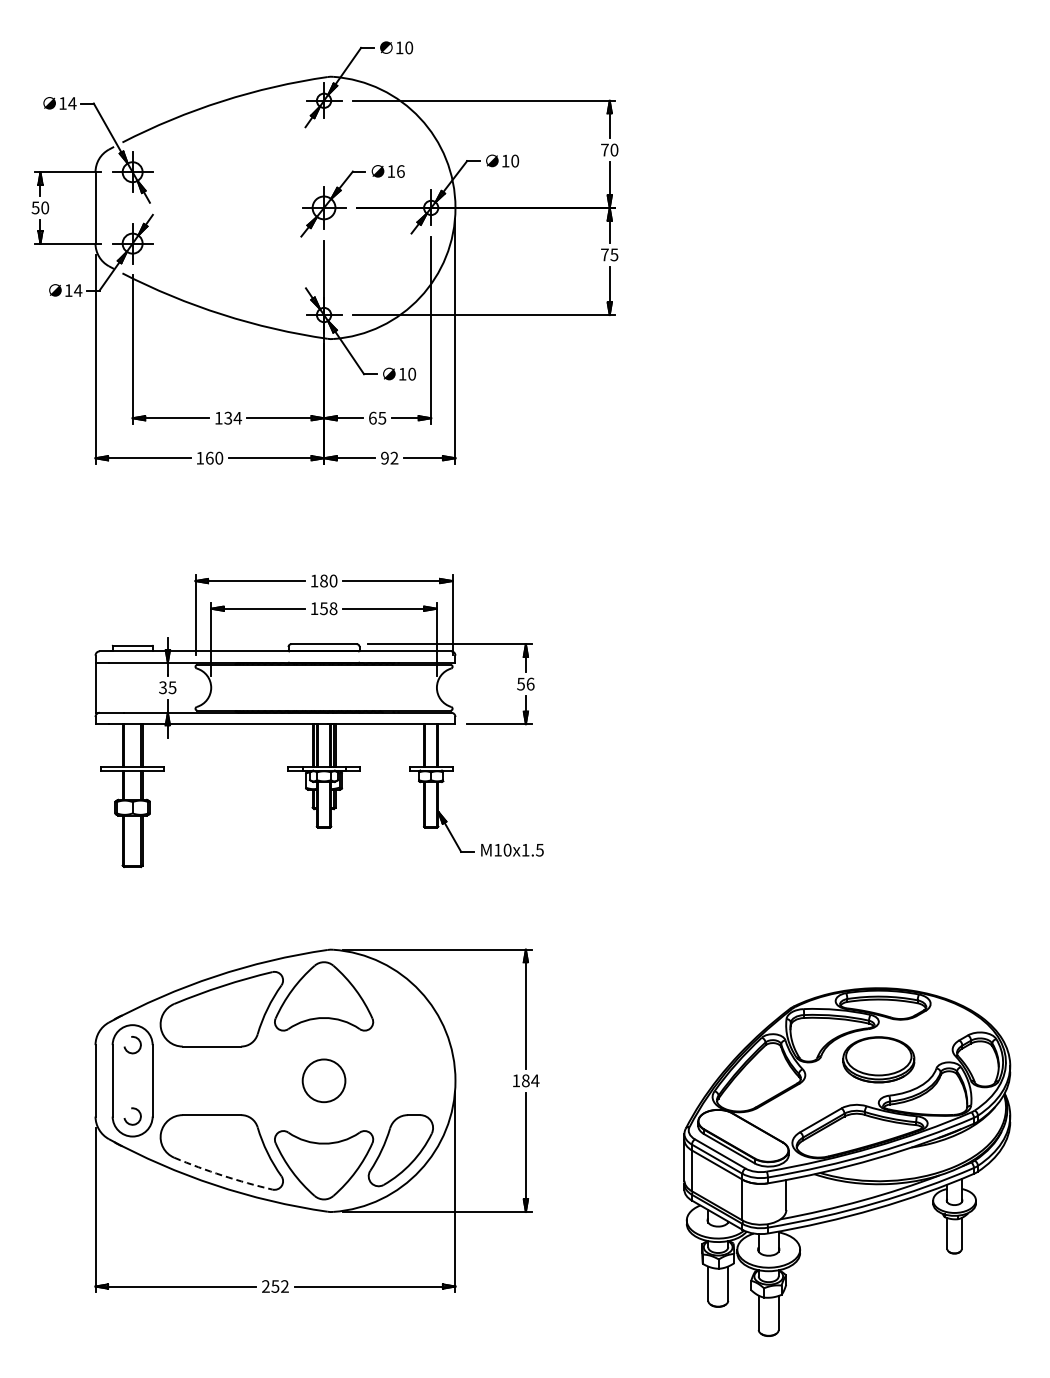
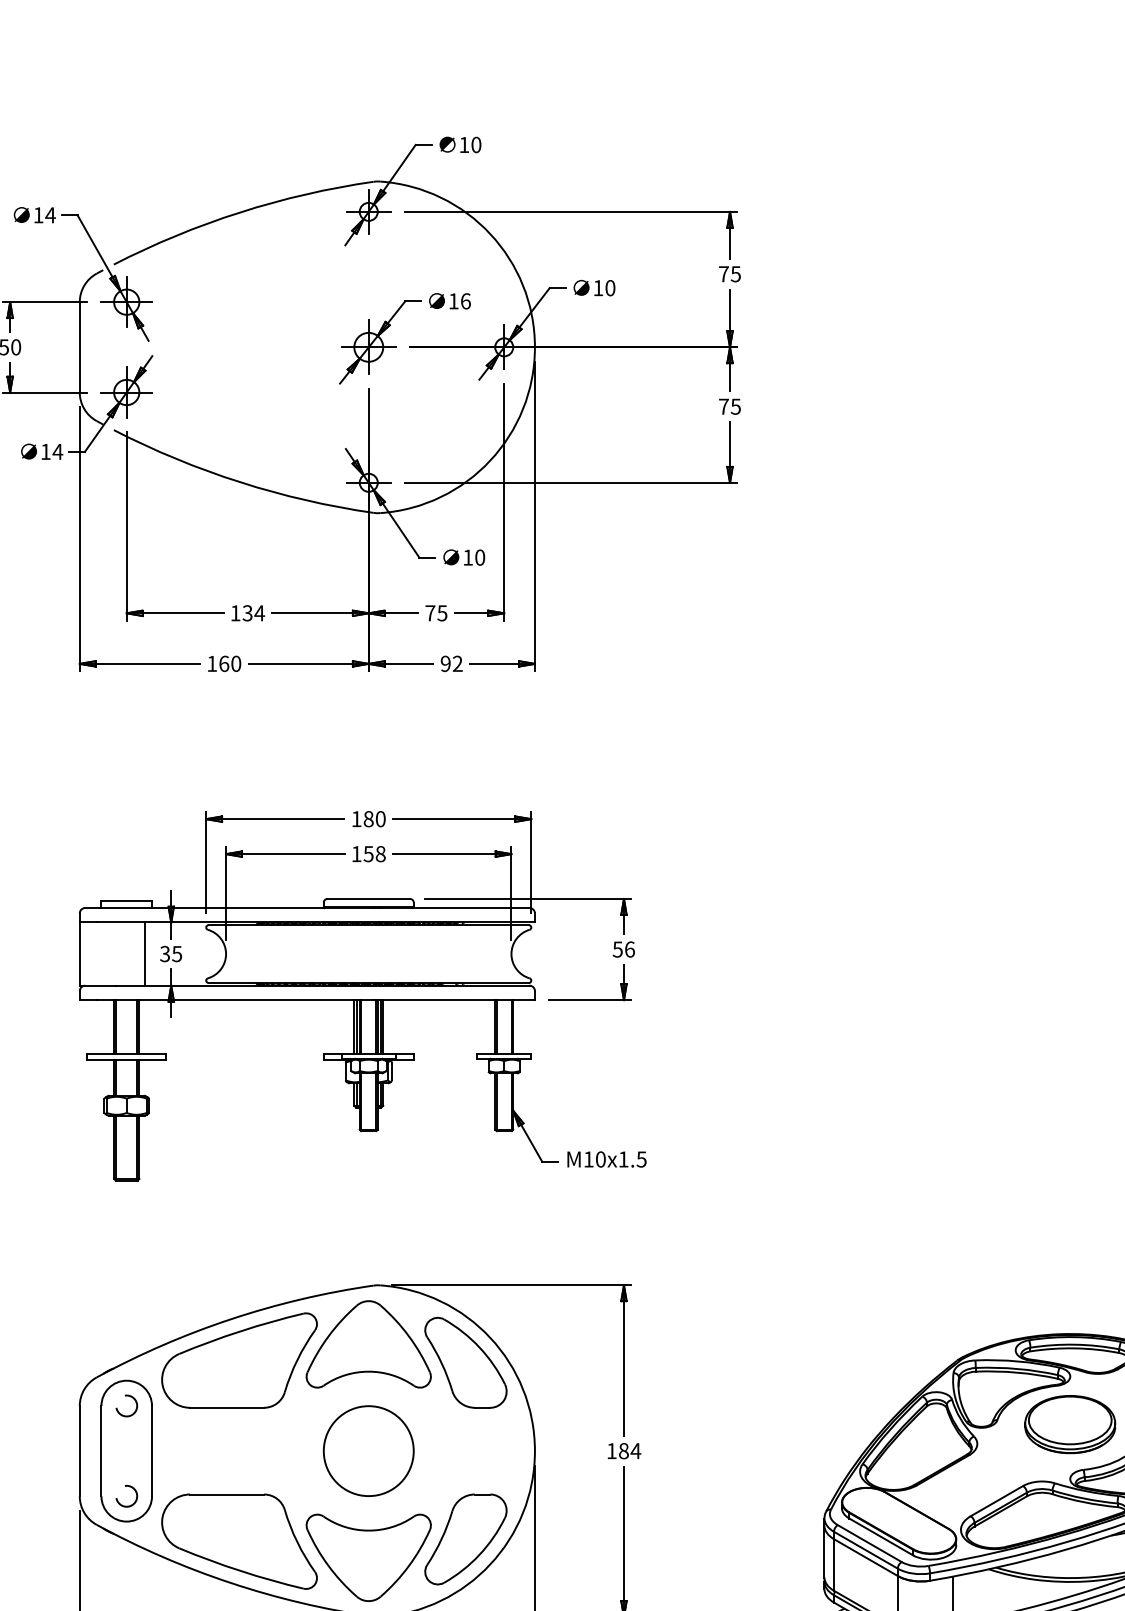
text: (614, 149) -> (736, 273), 70 -> 75
text: (372, 417) -> (430, 612), 65 -> 75
line: (146, 687) -> (144, 953), added
part: (400, 1010) -> (465, 1362), added
circle: (323, 1080) -> (368, 1450), size x1.67
arc: (222, 1175) -> (240, 1570), dashed -> solid

